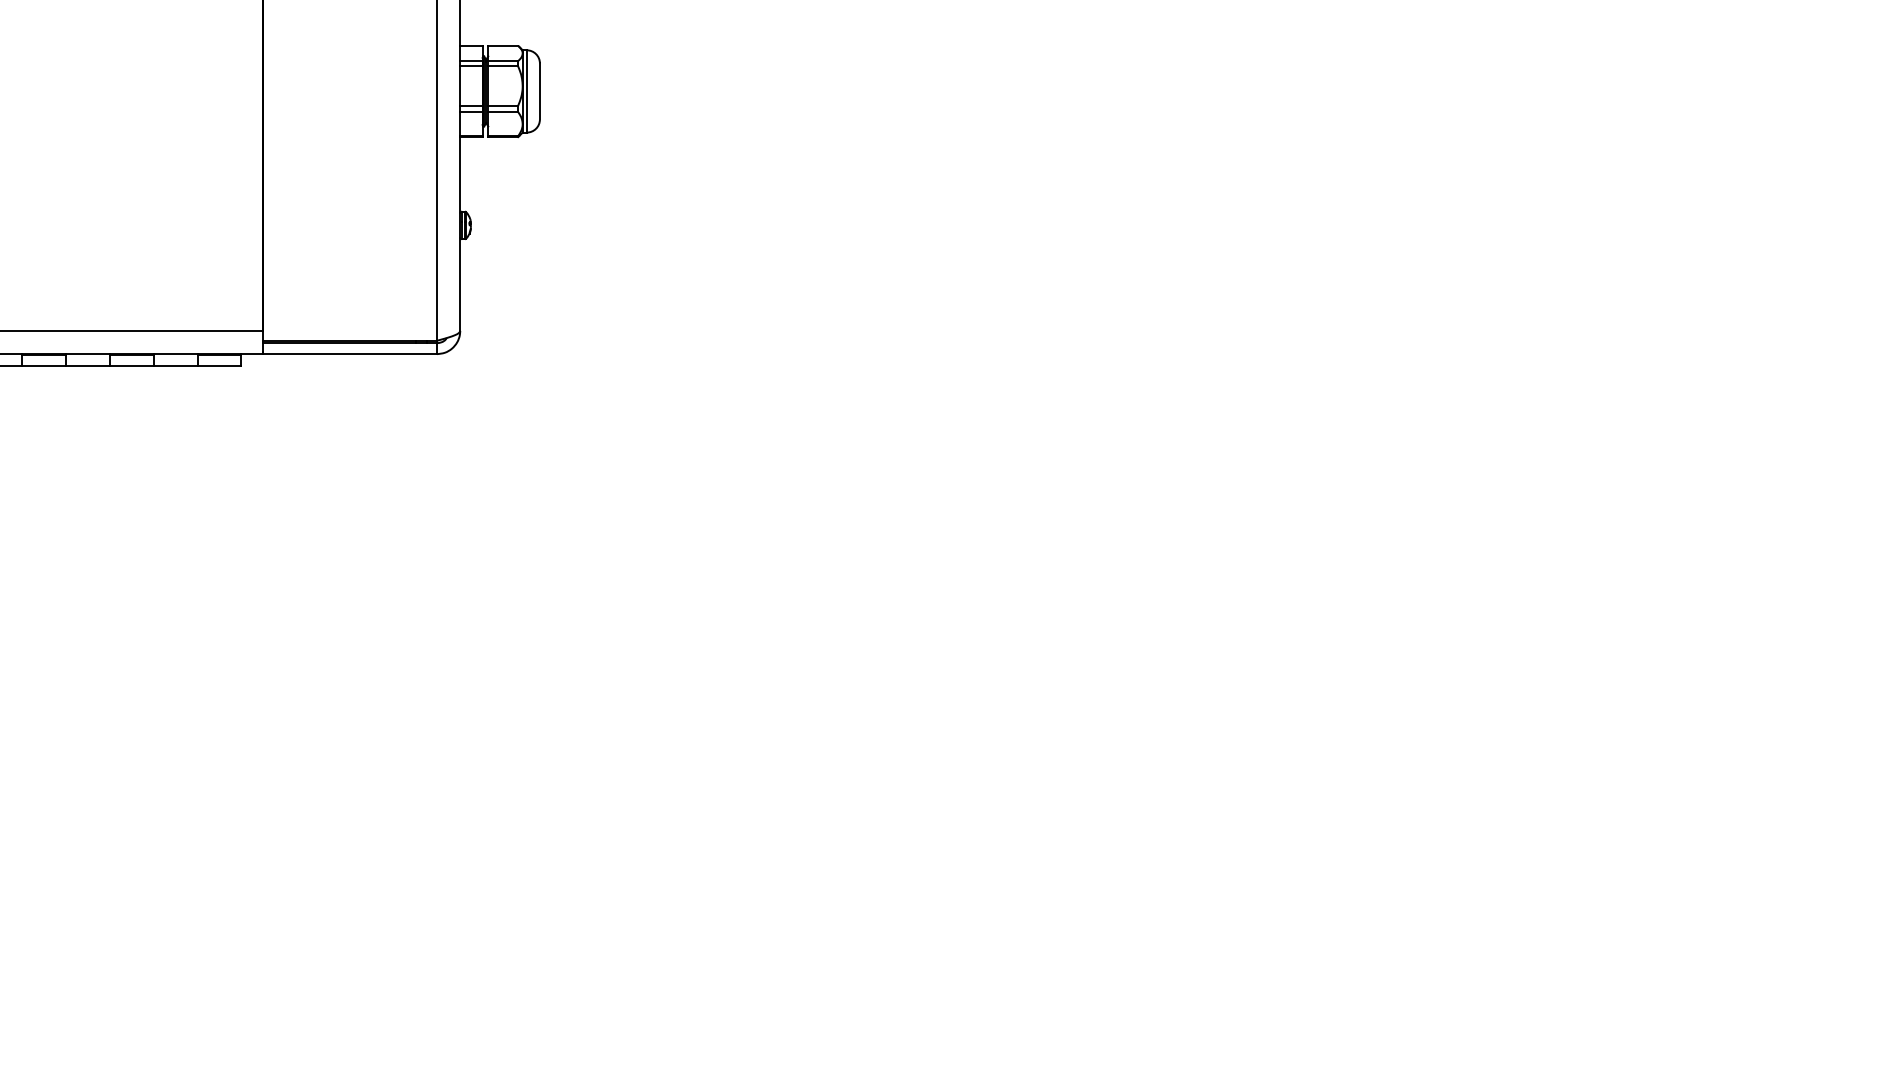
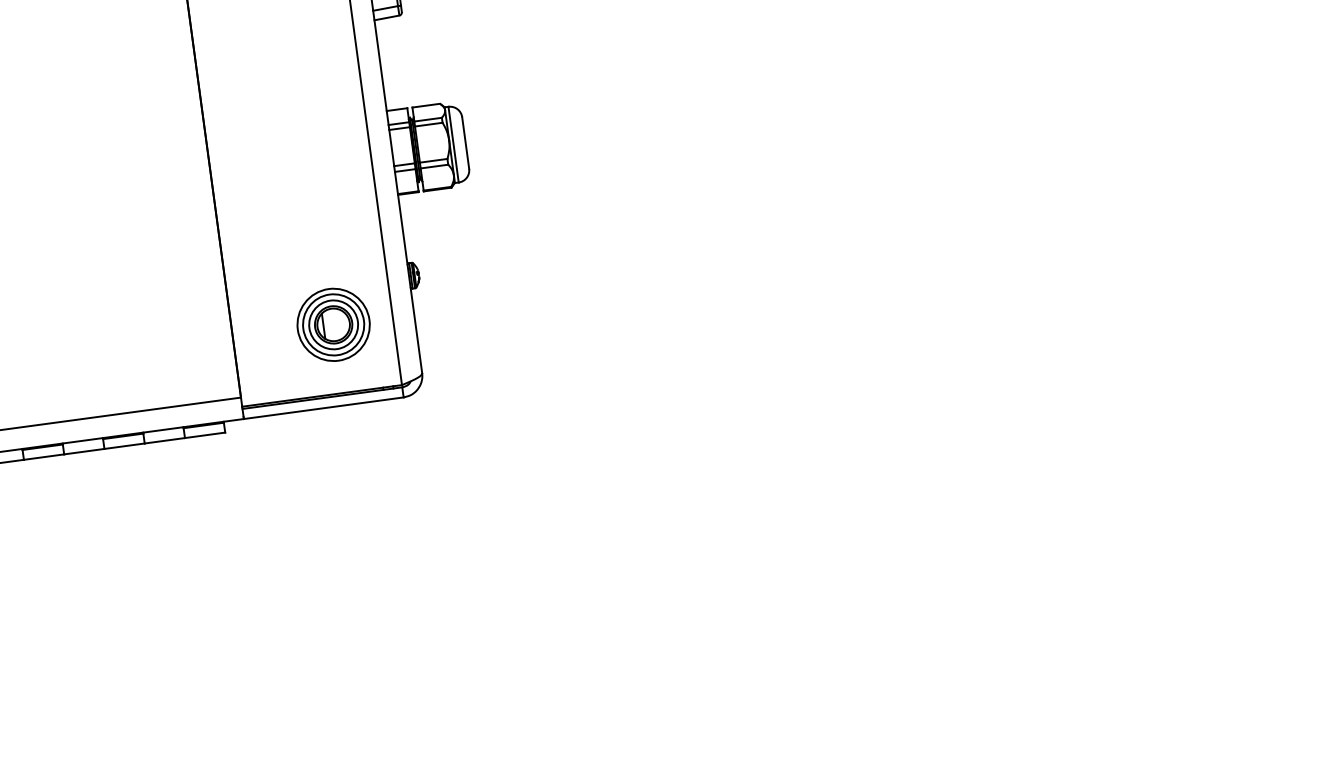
part: (372, 266) -> (333, 324), added

